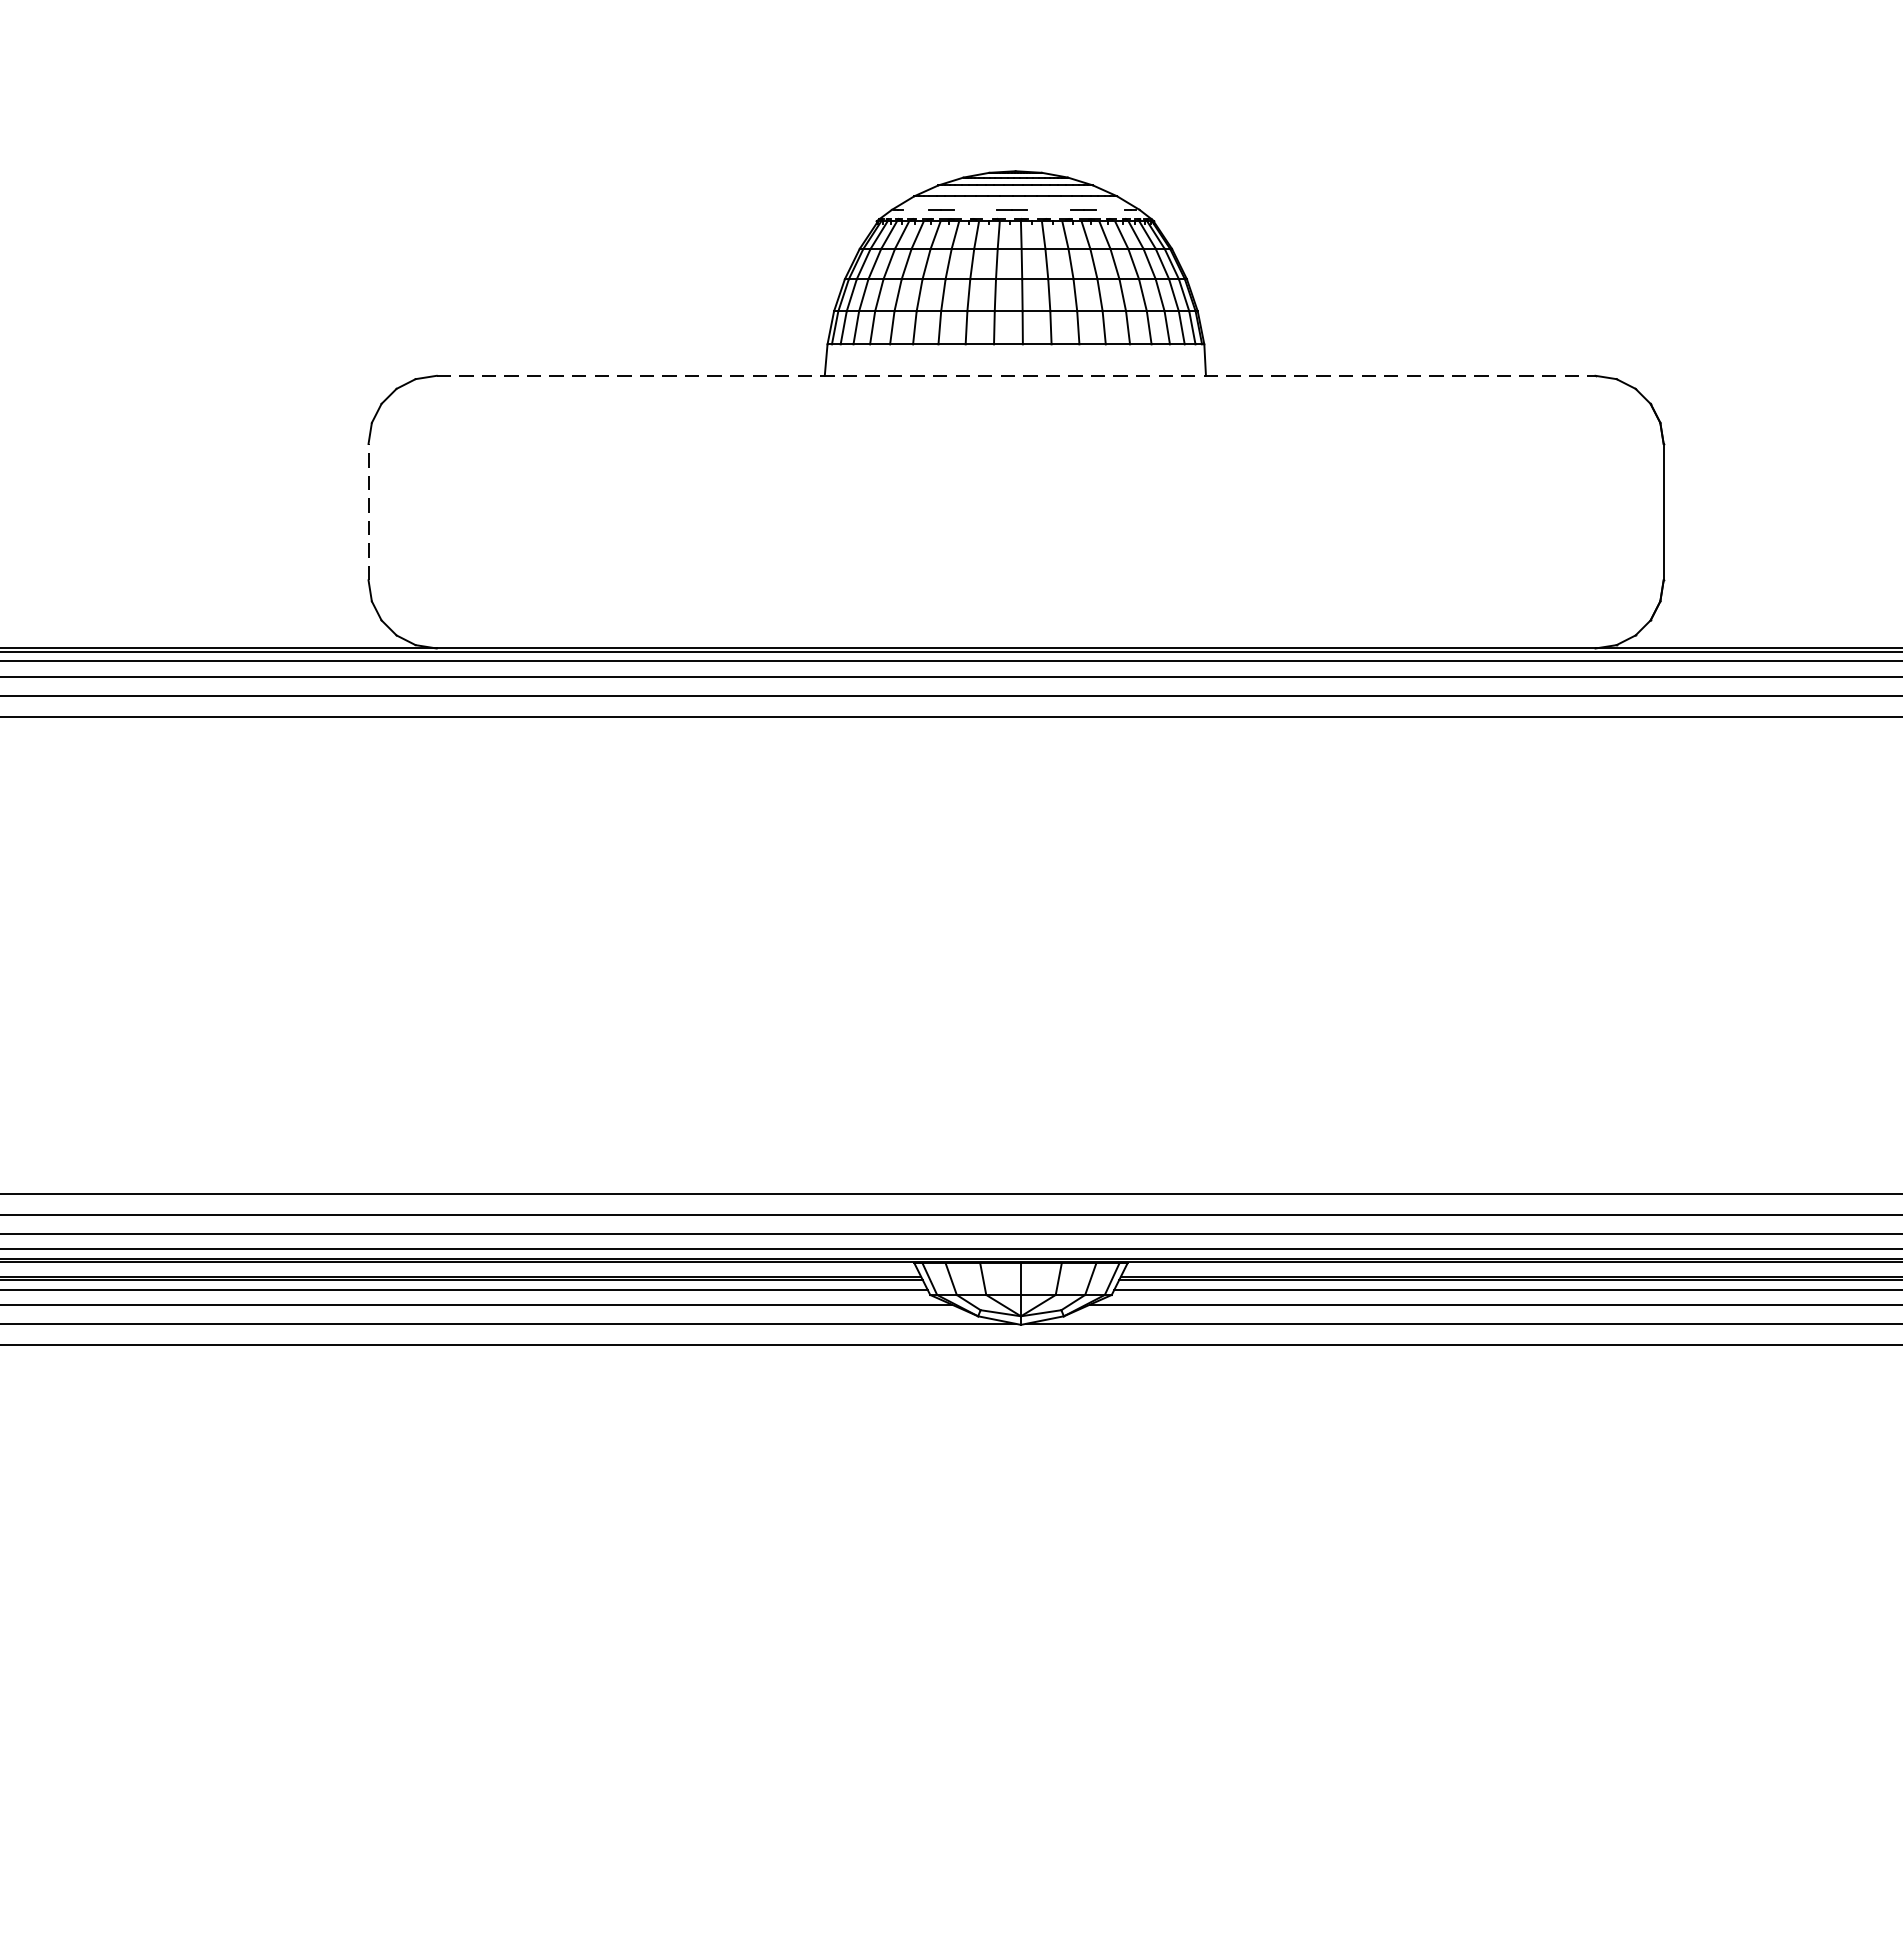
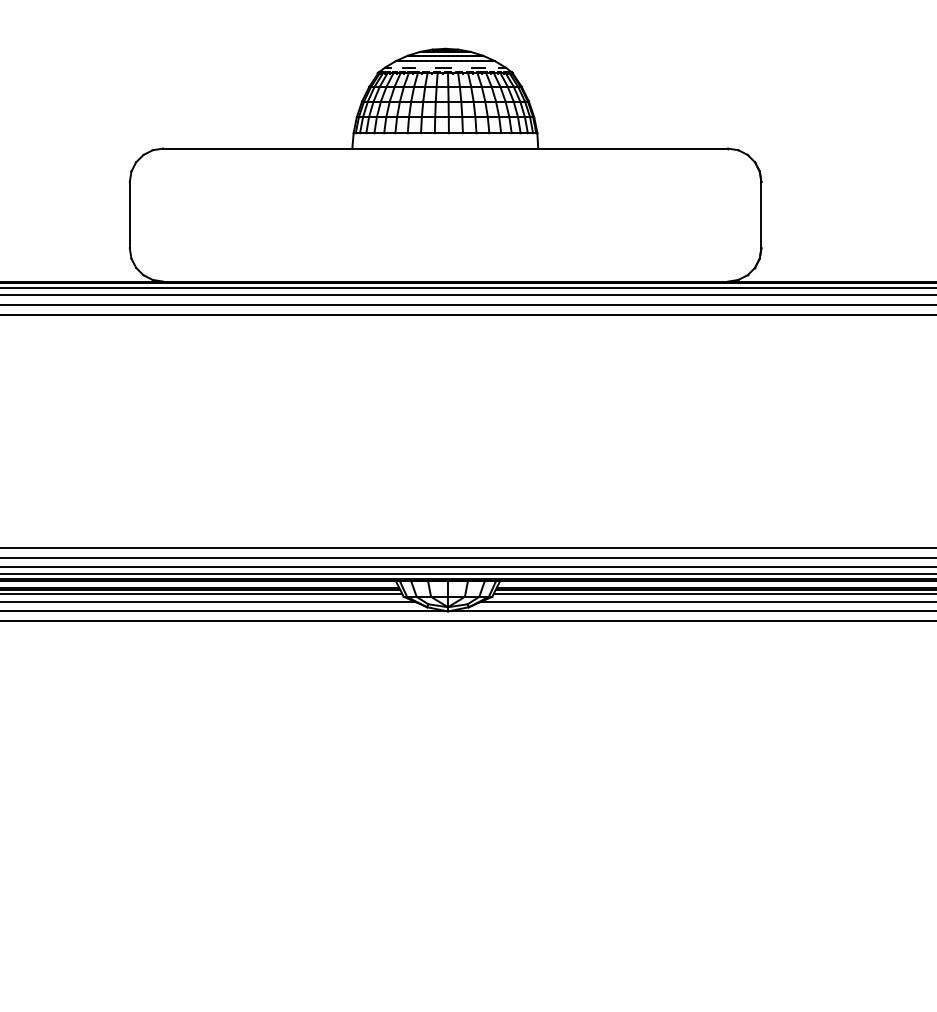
line: (1015, 375) -> (445, 148), dashed -> solid
line: (367, 510) -> (129, 214), dashed -> solid

